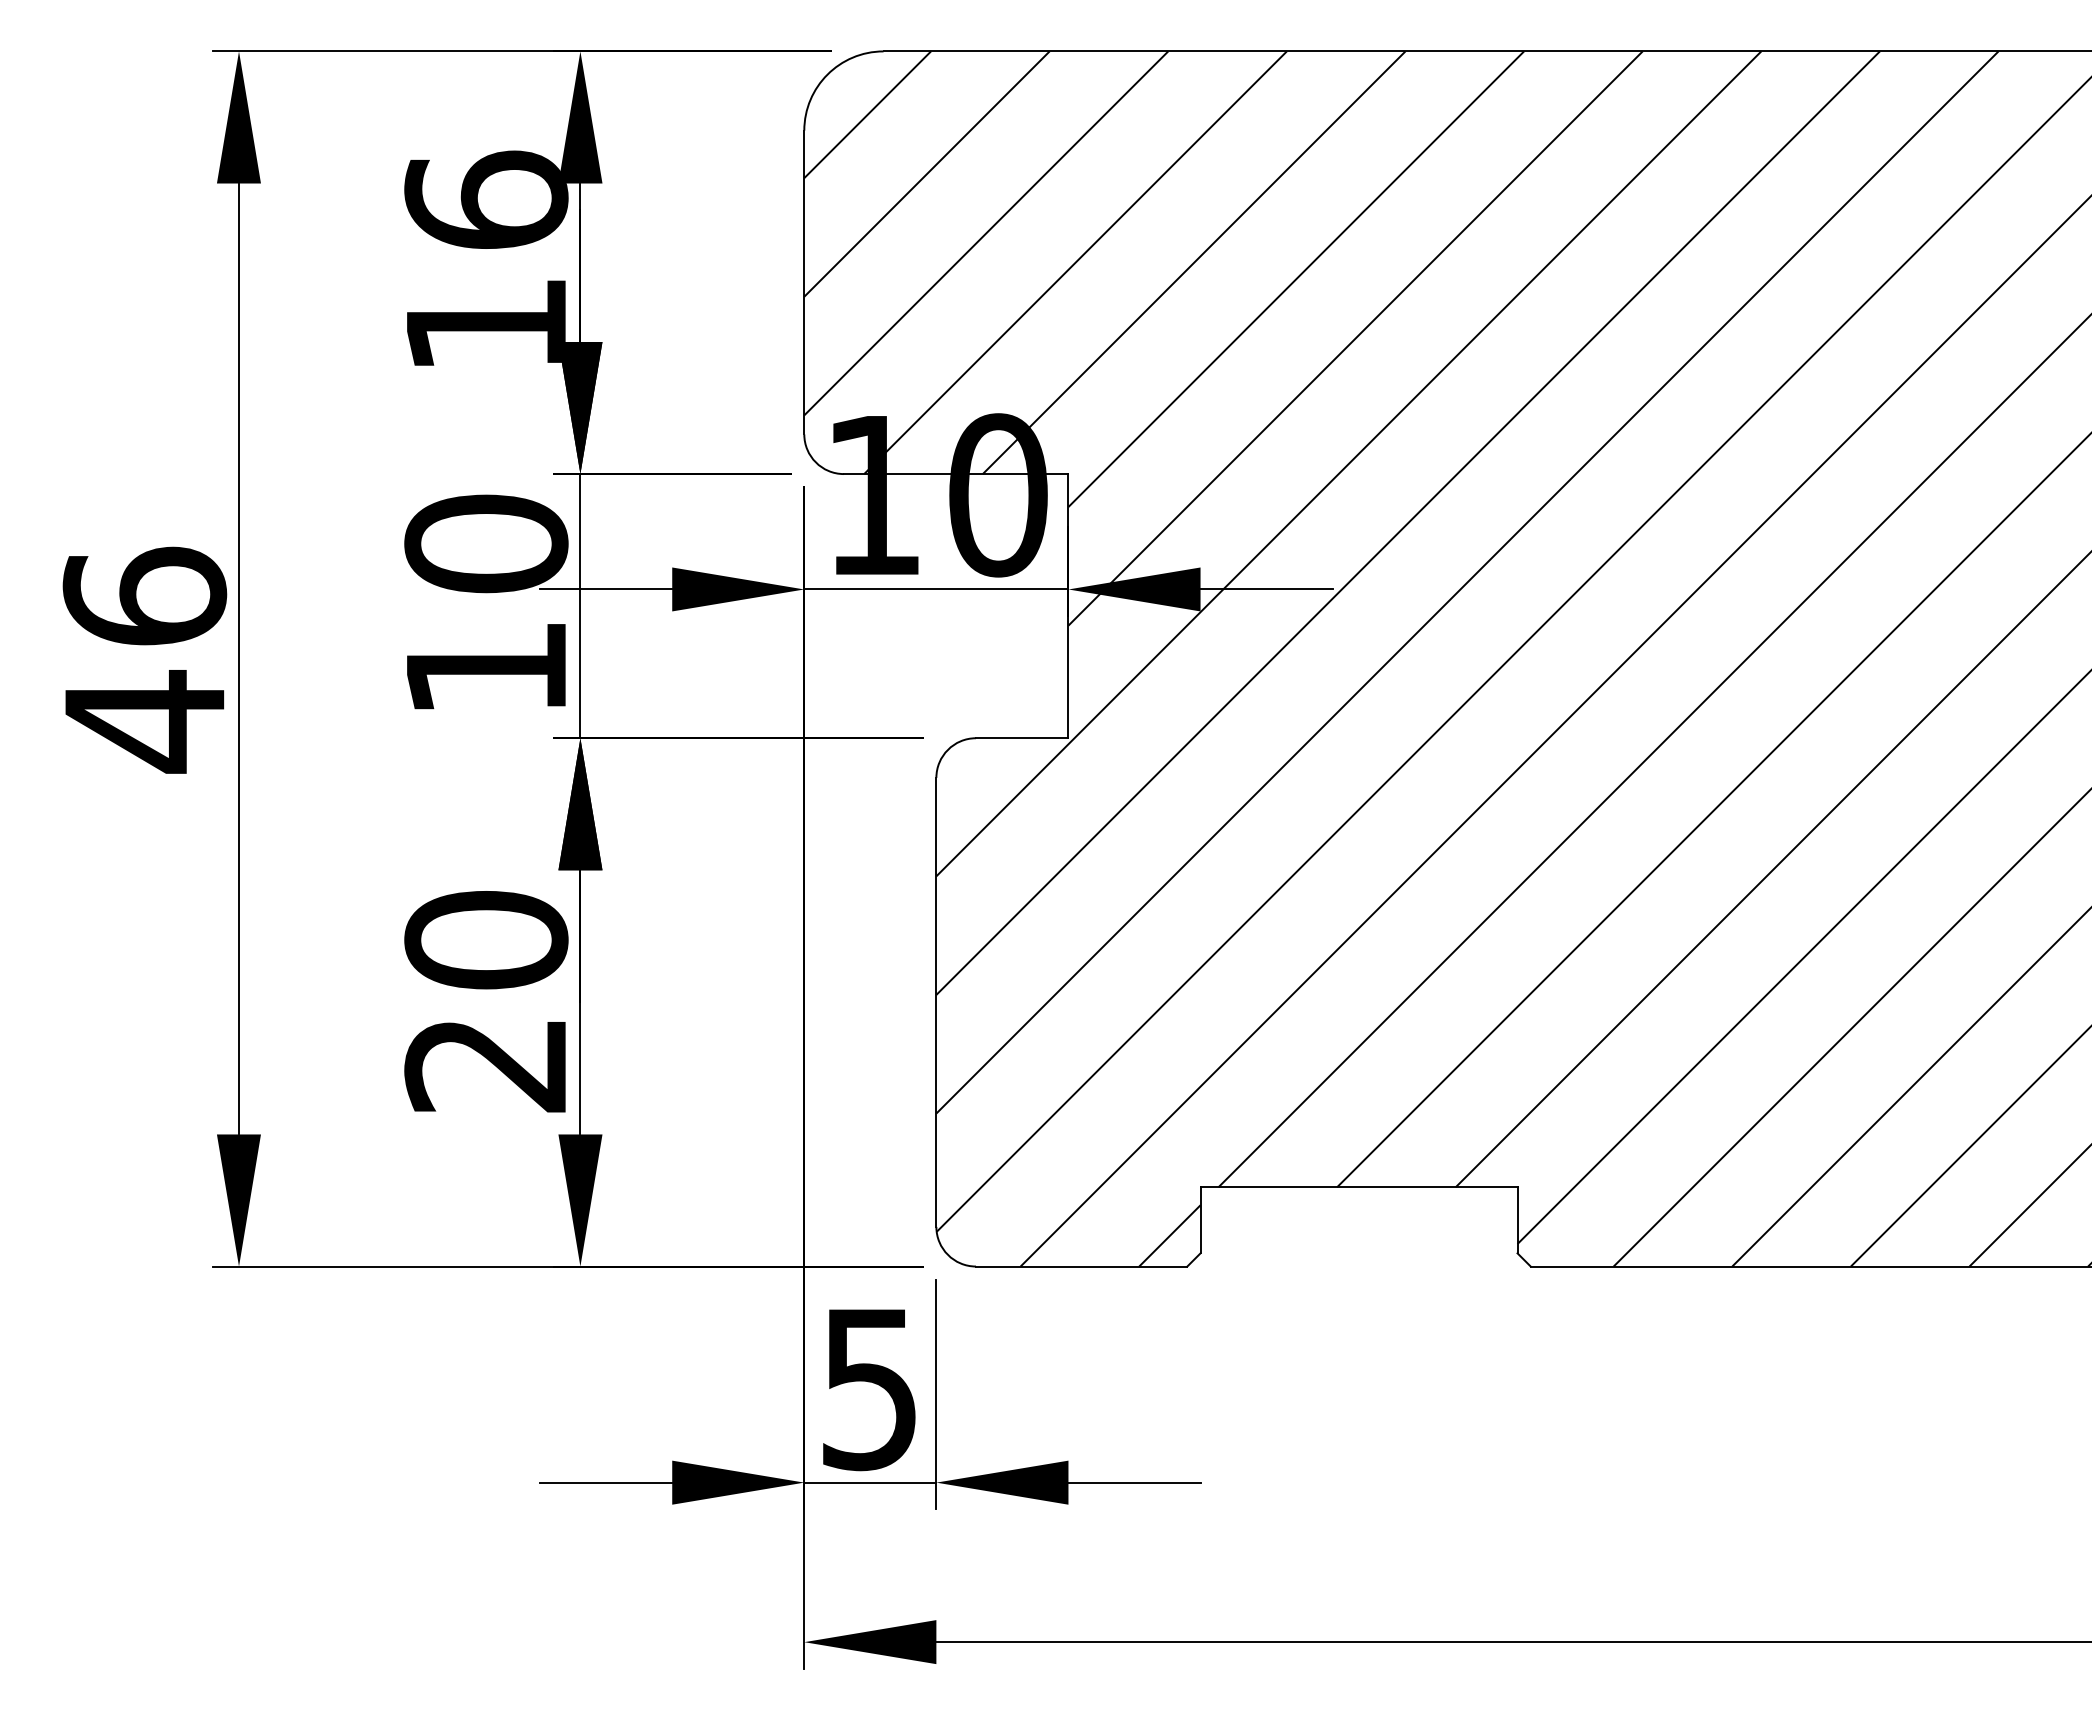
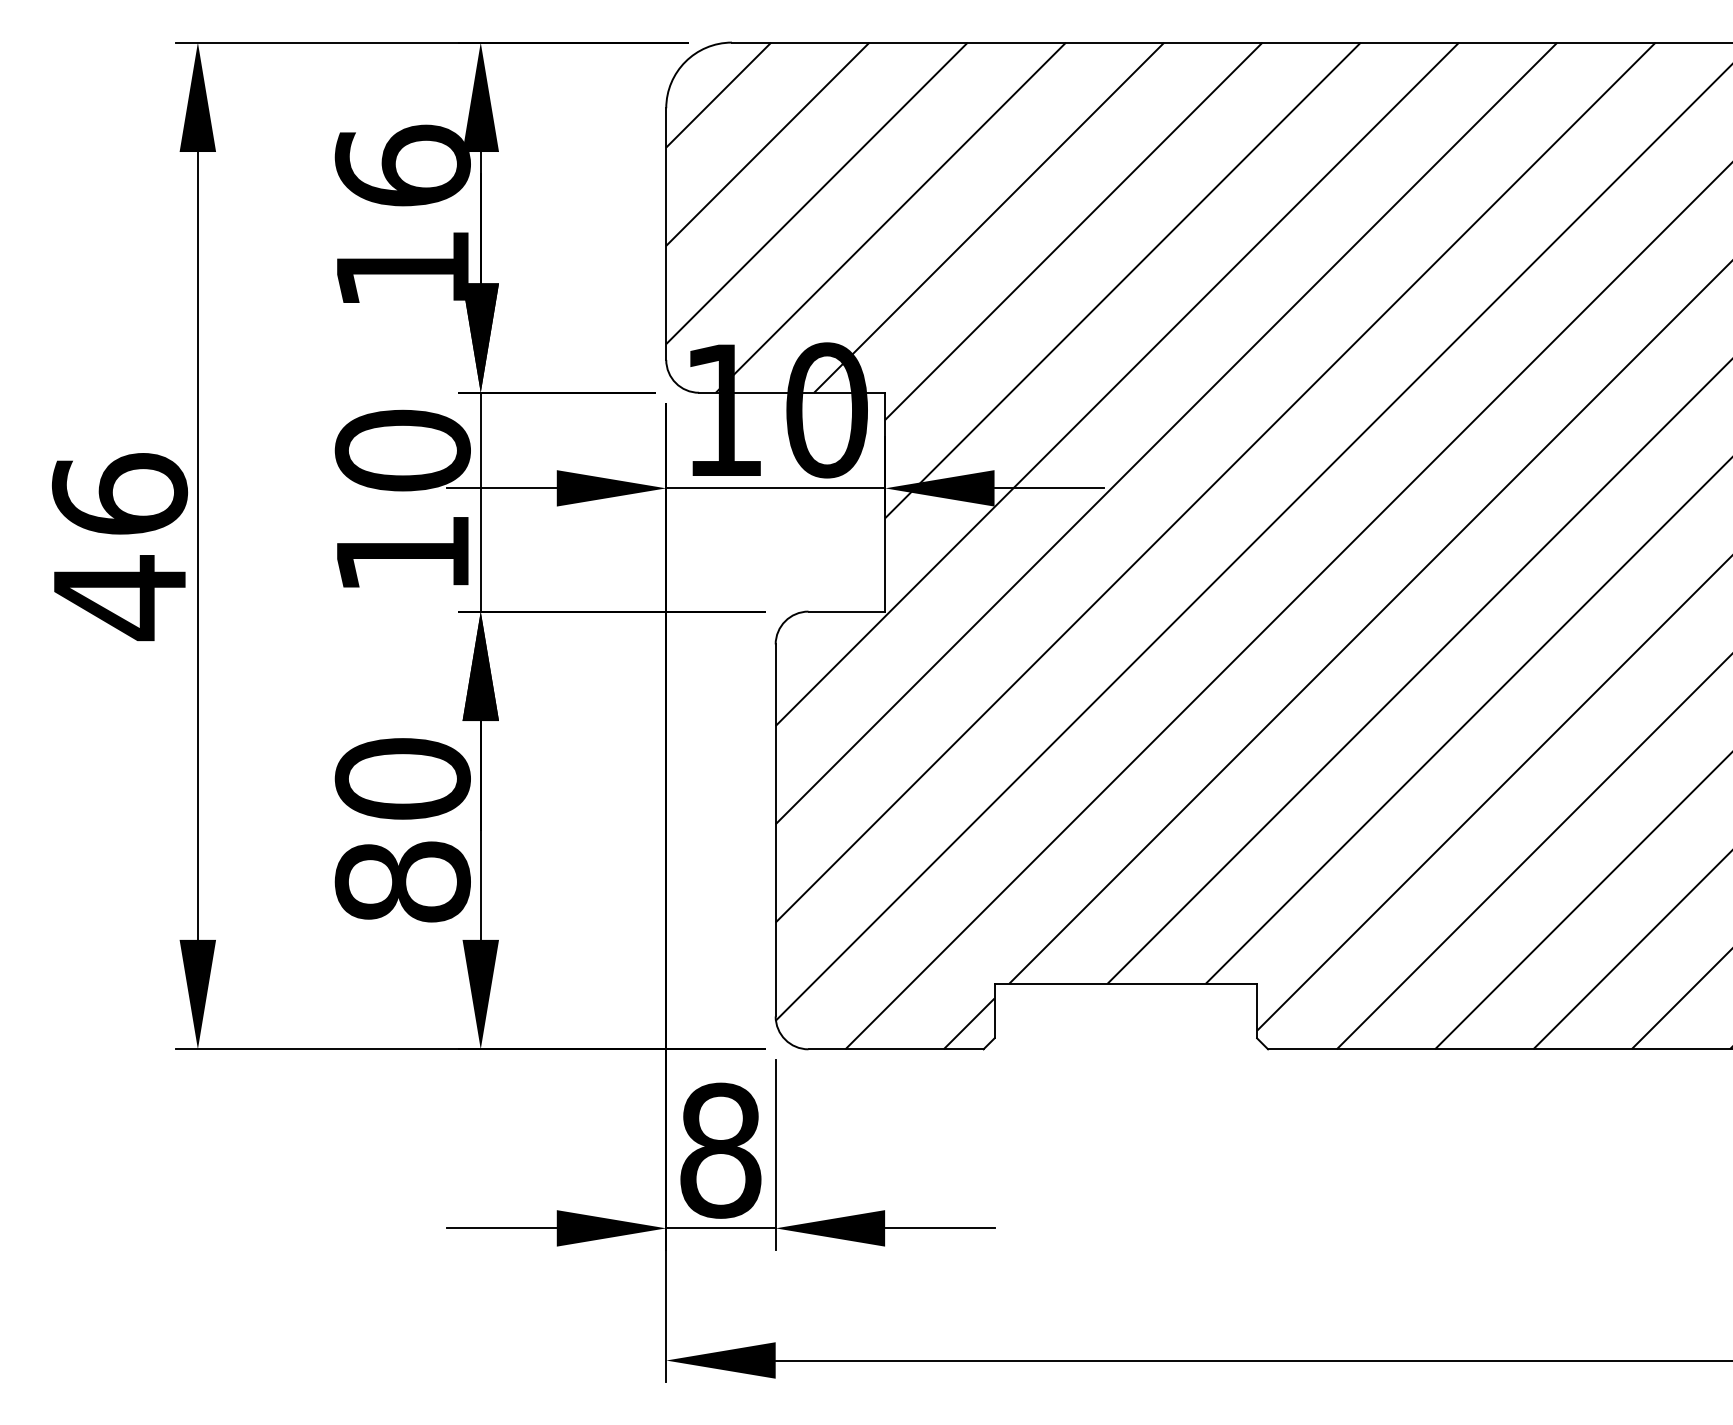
text: (486, 1064) -> (402, 881), 20 -> 80
text: (870, 1388) -> (721, 1150), 5 -> 8

